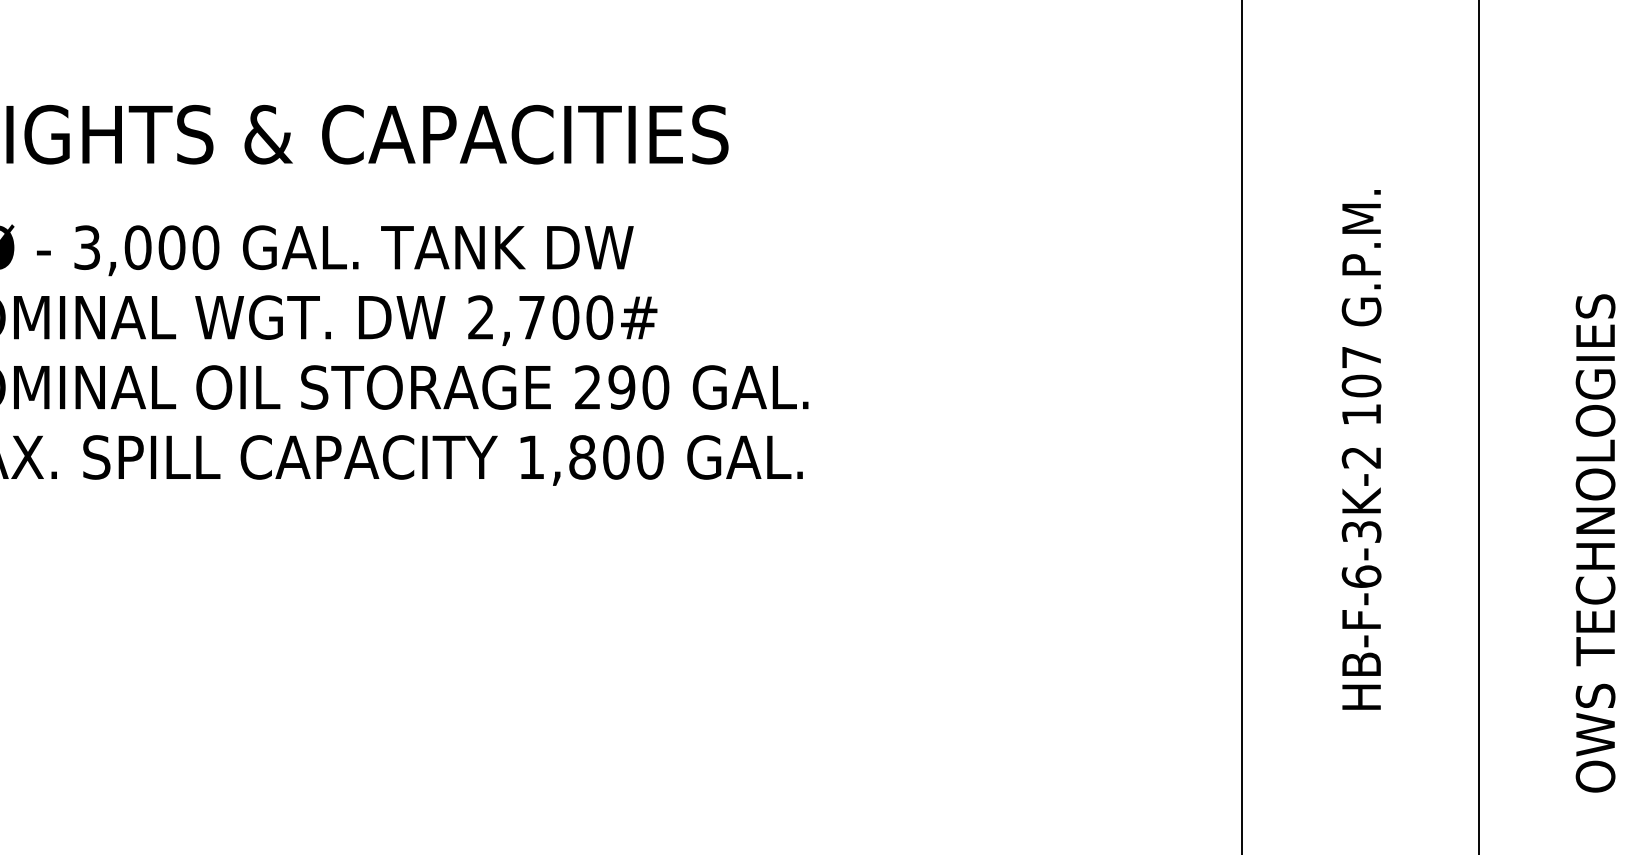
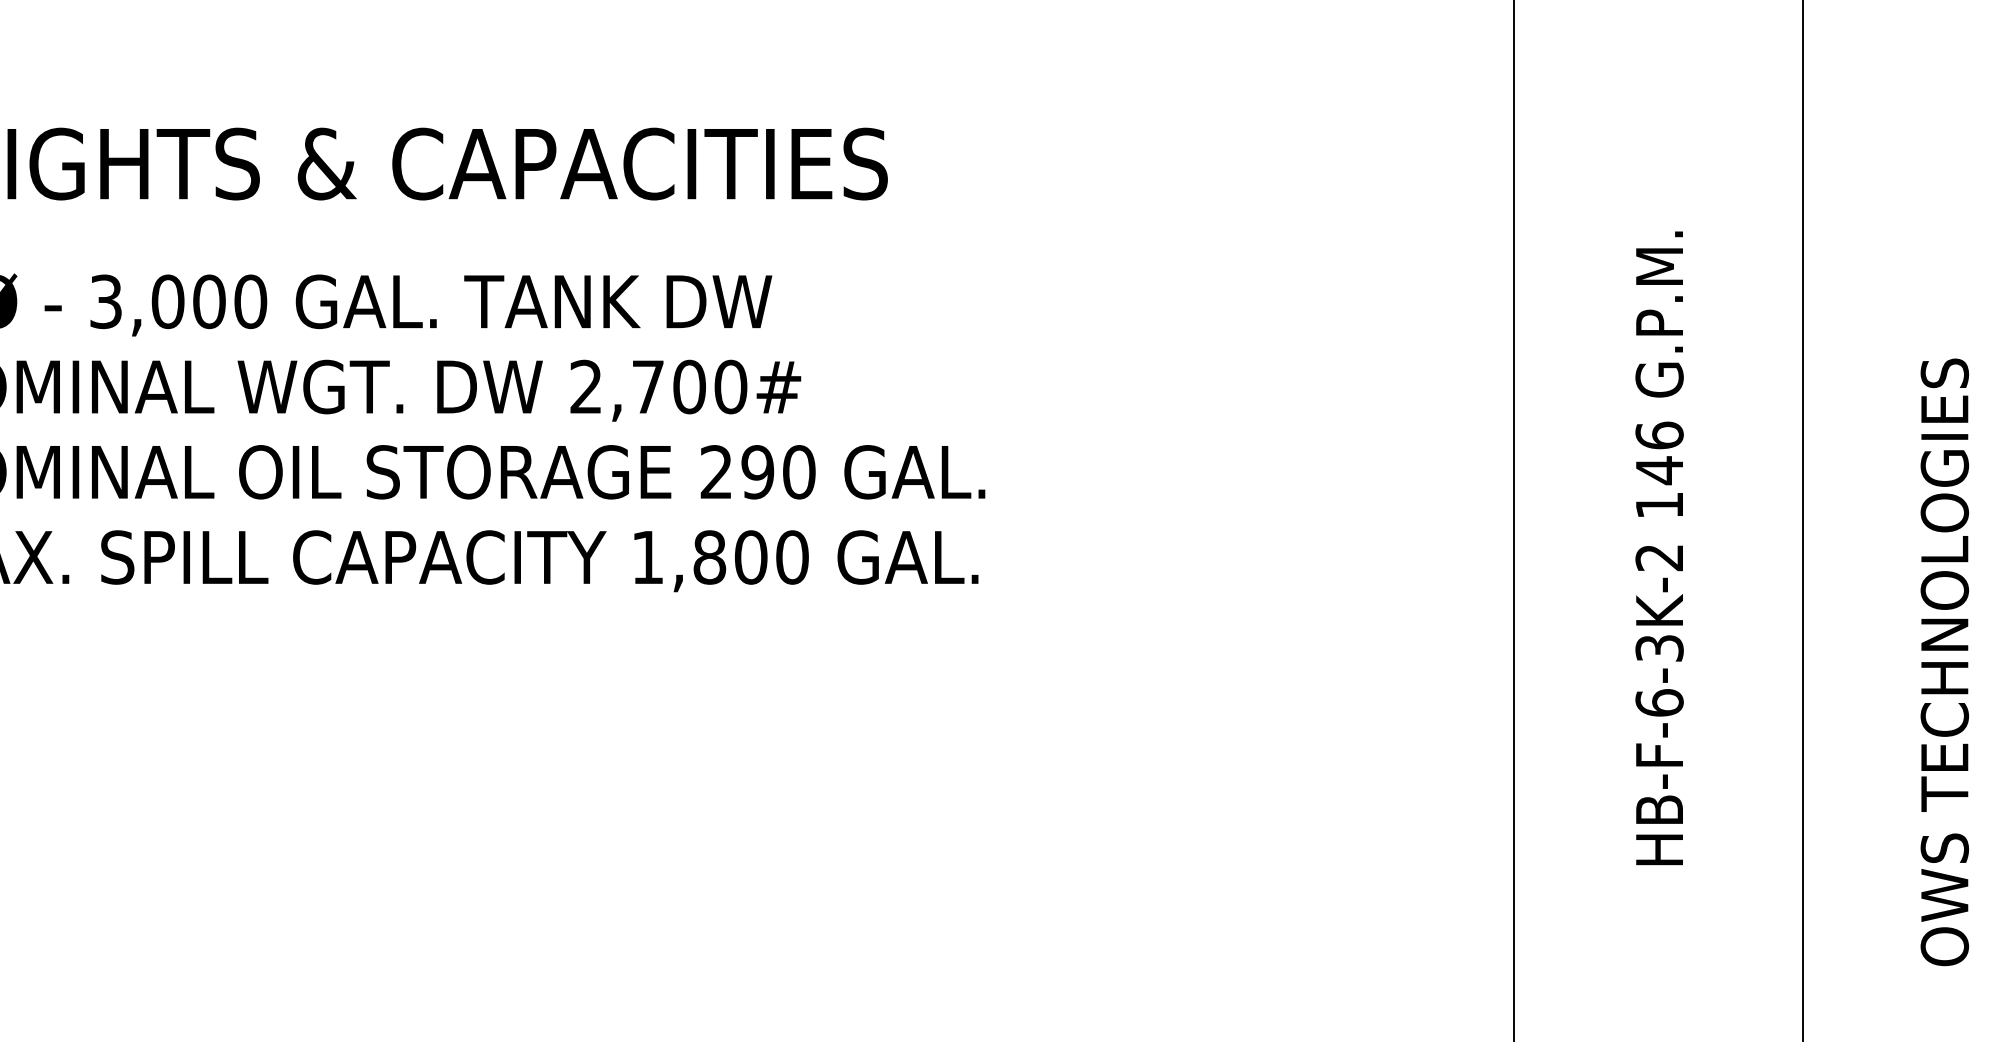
text: (1361, 372) -> (1659, 453), 107 -> 146

